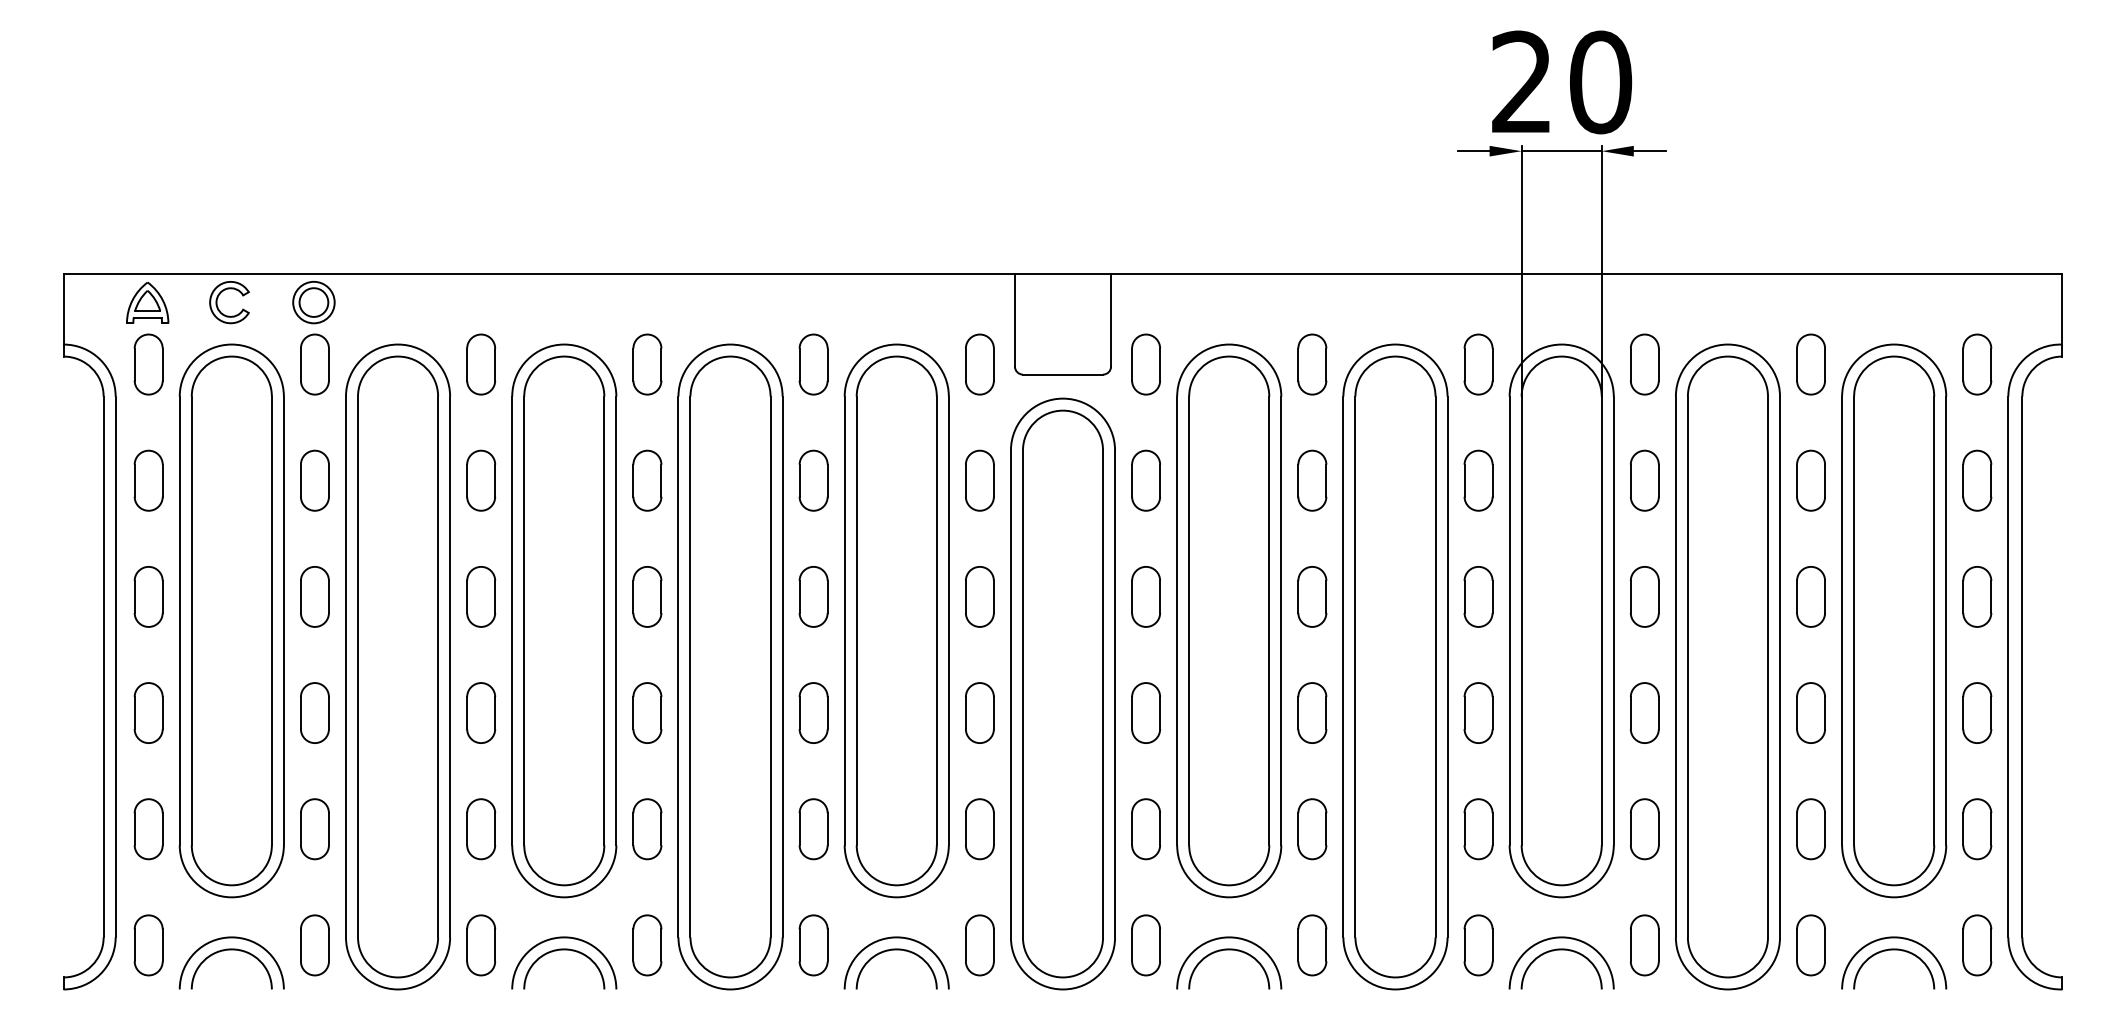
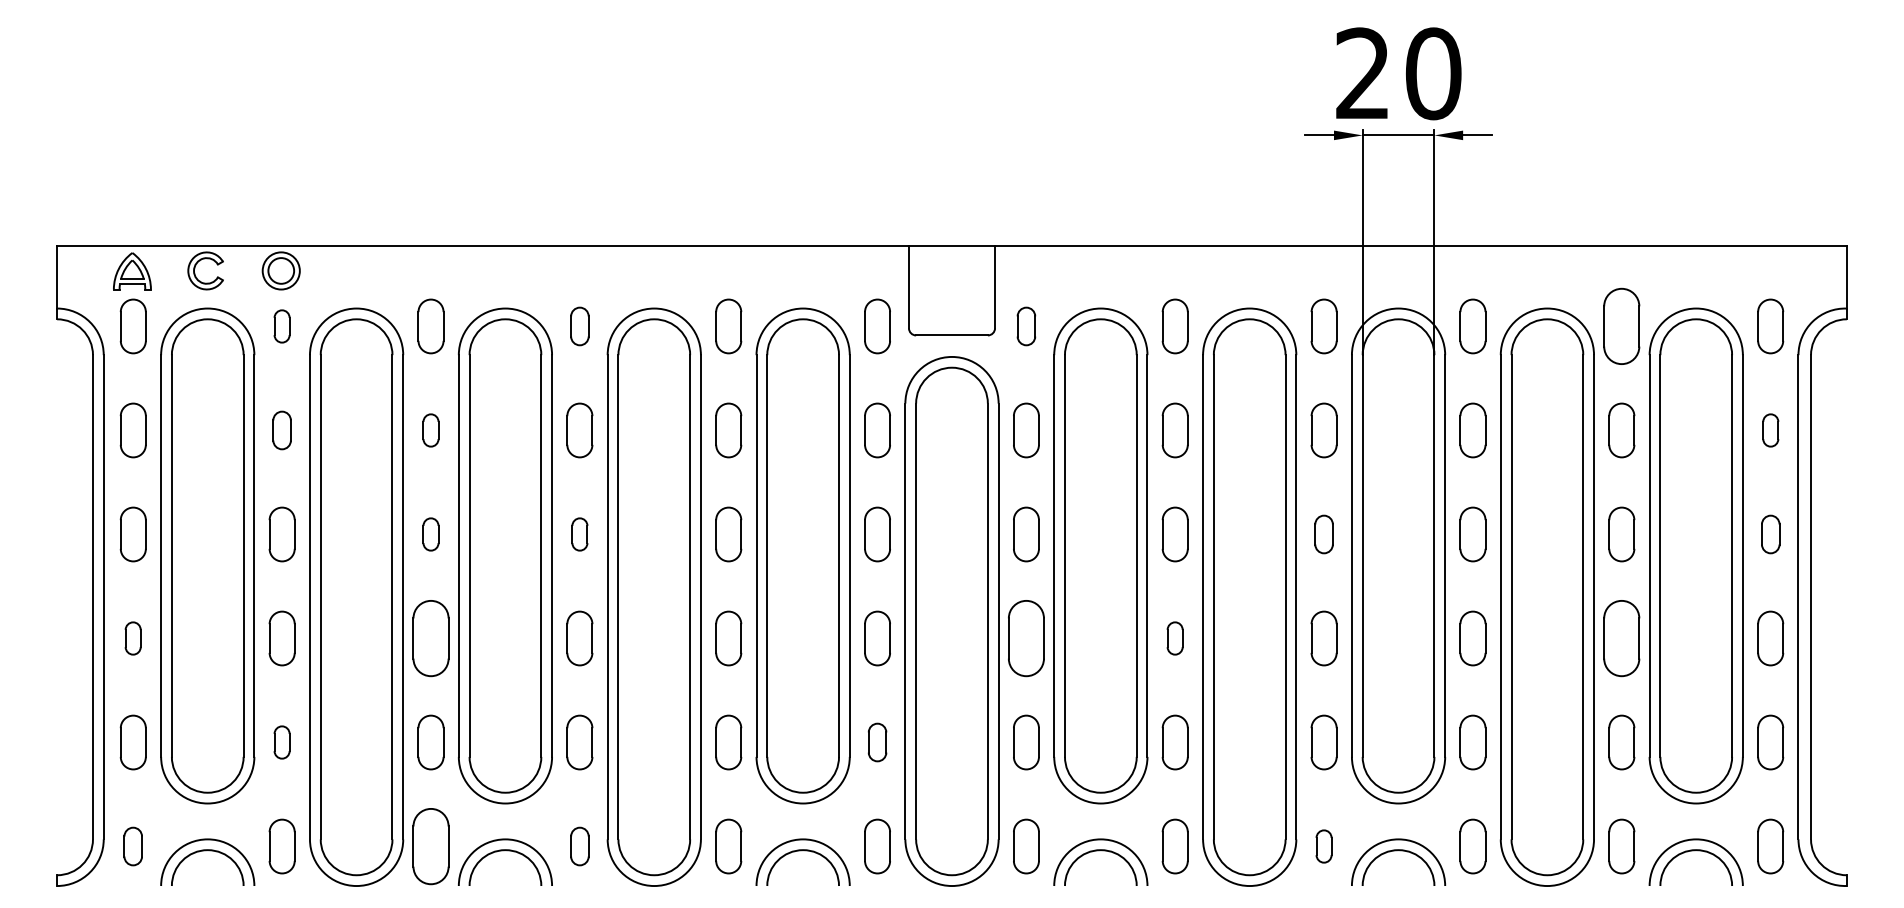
part: (314, 364) -> (281, 326), size x0.6
part: (646, 364) -> (579, 326), size x0.7
part: (1146, 364) -> (1026, 326), size x0.7
part: (1810, 364) -> (1621, 326), size x1.4
part: (314, 480) -> (281, 430), size x0.7
part: (480, 480) -> (430, 430), size x0.6
part: (1977, 480) -> (1770, 430), size x0.6
part: (480, 596) -> (430, 534), size x0.6
part: (646, 596) -> (579, 534), size x0.6
part: (1477, 596) -> (1323, 534), size x0.7
part: (1977, 596) -> (1770, 534), size x0.7
part: (147, 713) -> (132, 638), size x0.6
part: (480, 713) -> (430, 638), size x1.4
part: (1146, 713) -> (1026, 638), size x1.4
part: (1311, 713) -> (1174, 638), size x0.6
part: (1810, 713) -> (1621, 638), size x1.4
part: (314, 829) -> (281, 742), size x0.6
part: (979, 829) -> (877, 742), size x0.7
part: (147, 945) -> (132, 846), size x0.7
part: (480, 945) -> (430, 846), size x1.4
part: (646, 945) -> (579, 846), size x0.7
part: (1477, 945) -> (1323, 846), size x0.6

